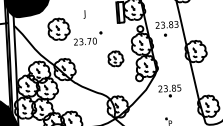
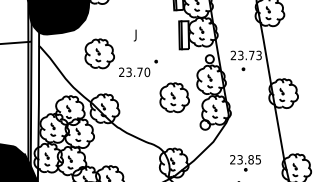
text: (170, 24) -> (251, 55), 23.83 -> 23.73
part: (115, 58) -> (174, 97), size x1.43
part: (169, 91) -> (245, 163), moved

